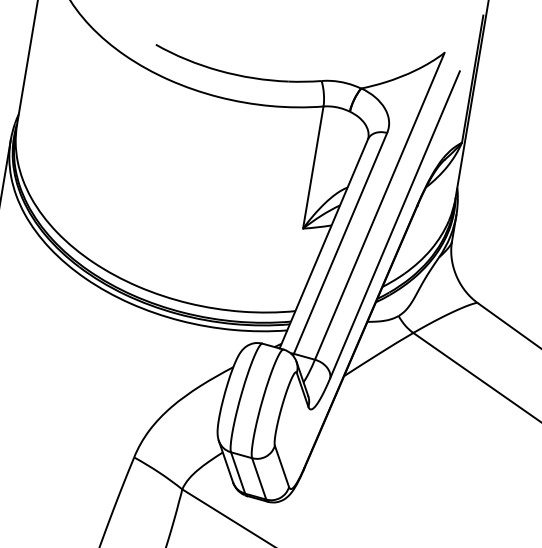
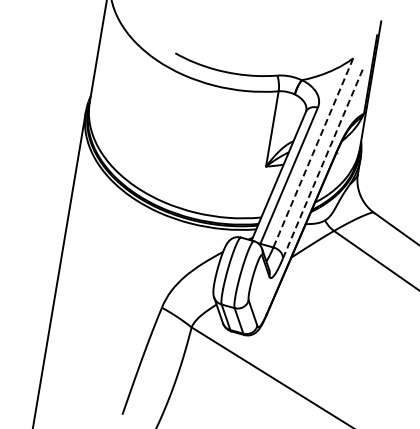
line: (380, 205) -> (313, 152), solid -> dashed
line: (394, 225) -> (322, 164), solid -> dashed

